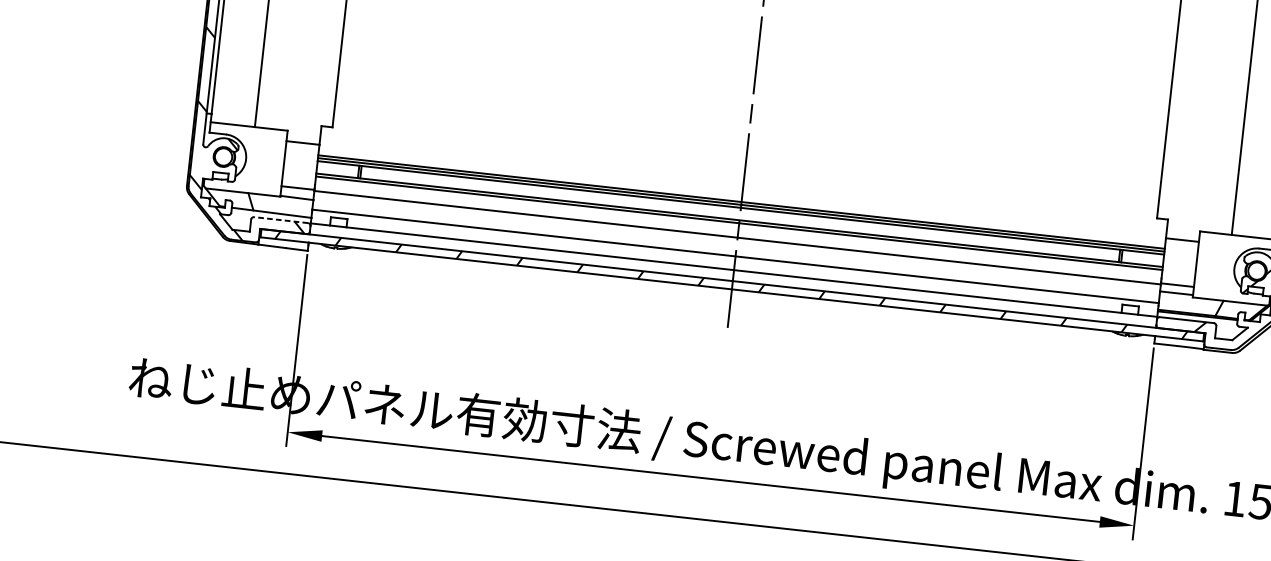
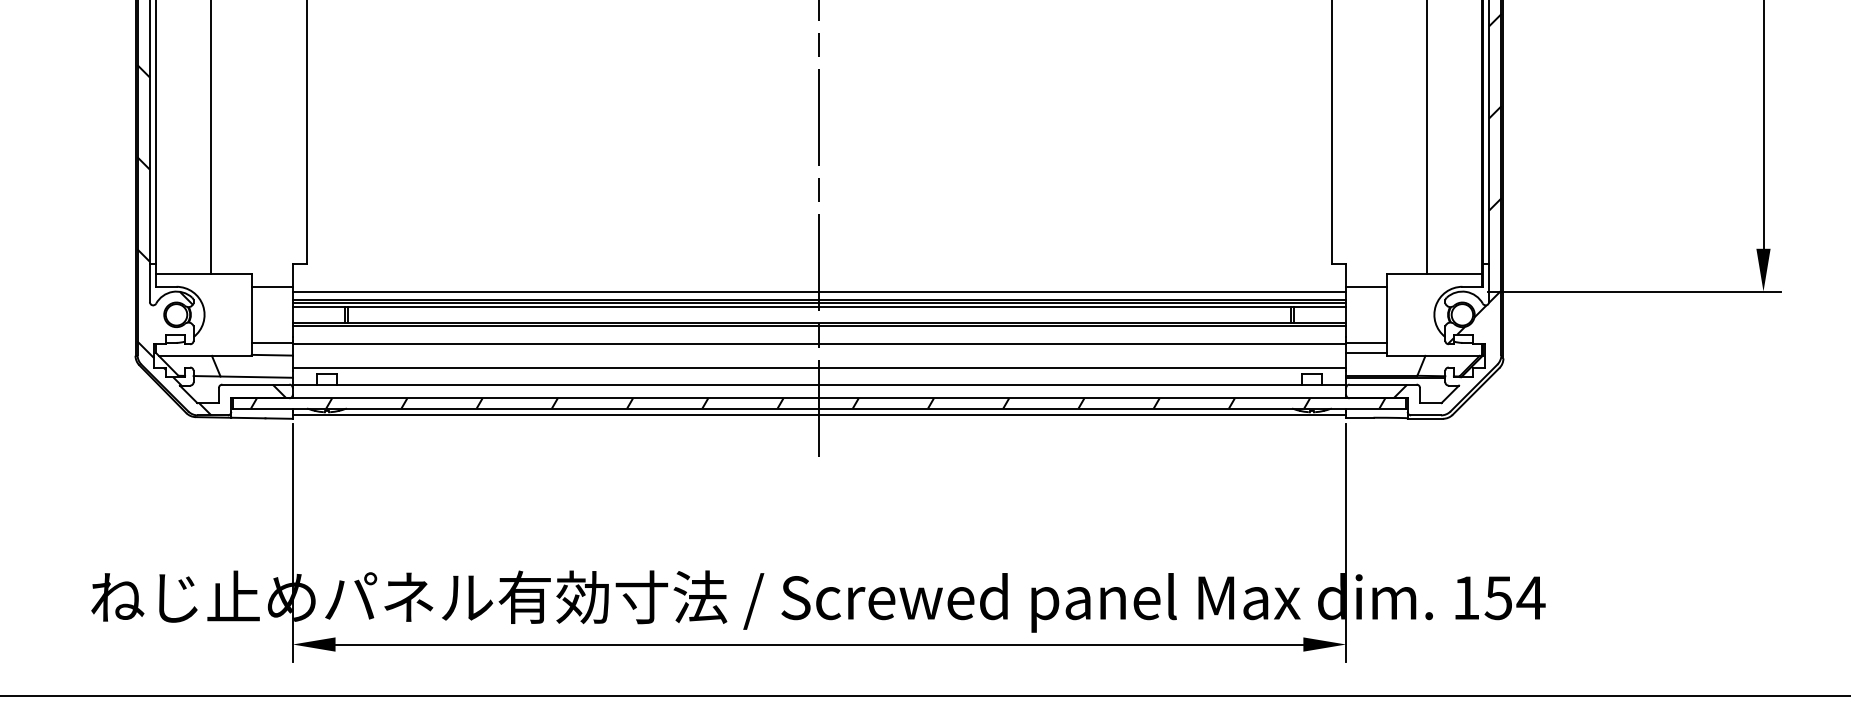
line: (742, 195) -> (819, 291), added
line: (280, 220) -> (255, 384), dashed -> solid
line: (731, 294) -> (819, 415), added

